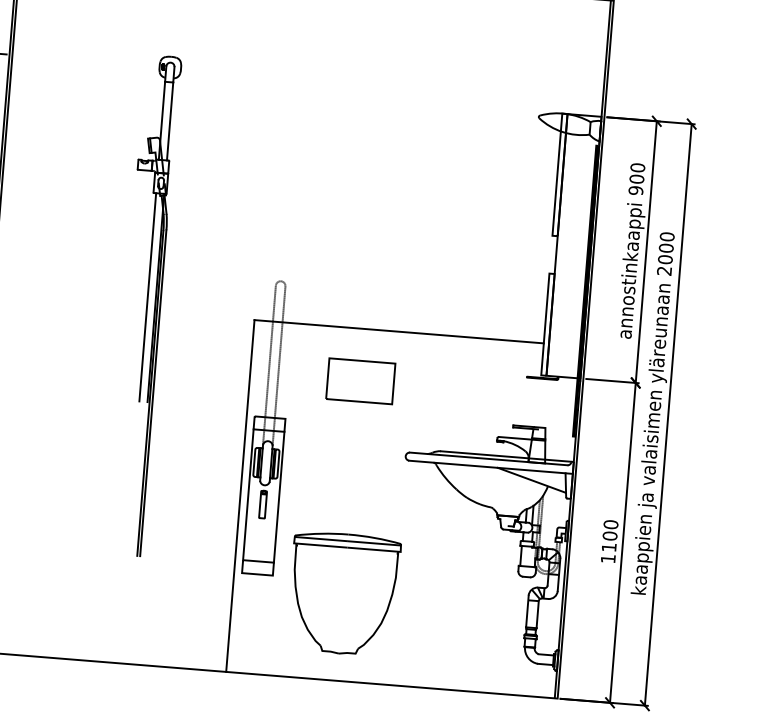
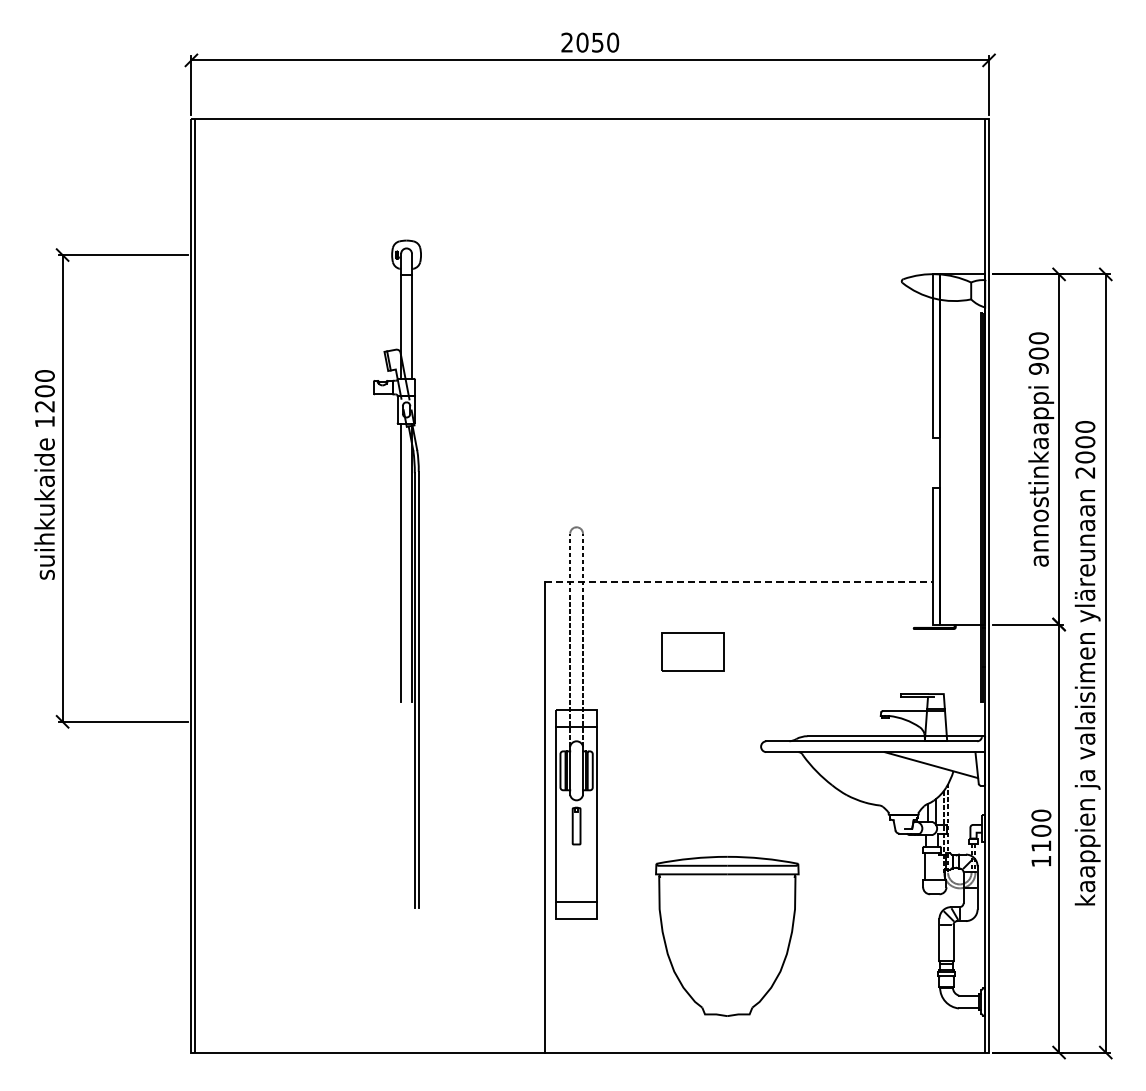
line: (399, 331) -> (739, 581), solid -> dashed
part: (360, 381) -> (693, 651), size x0.7
part: (343, 594) -> (727, 936), moved

